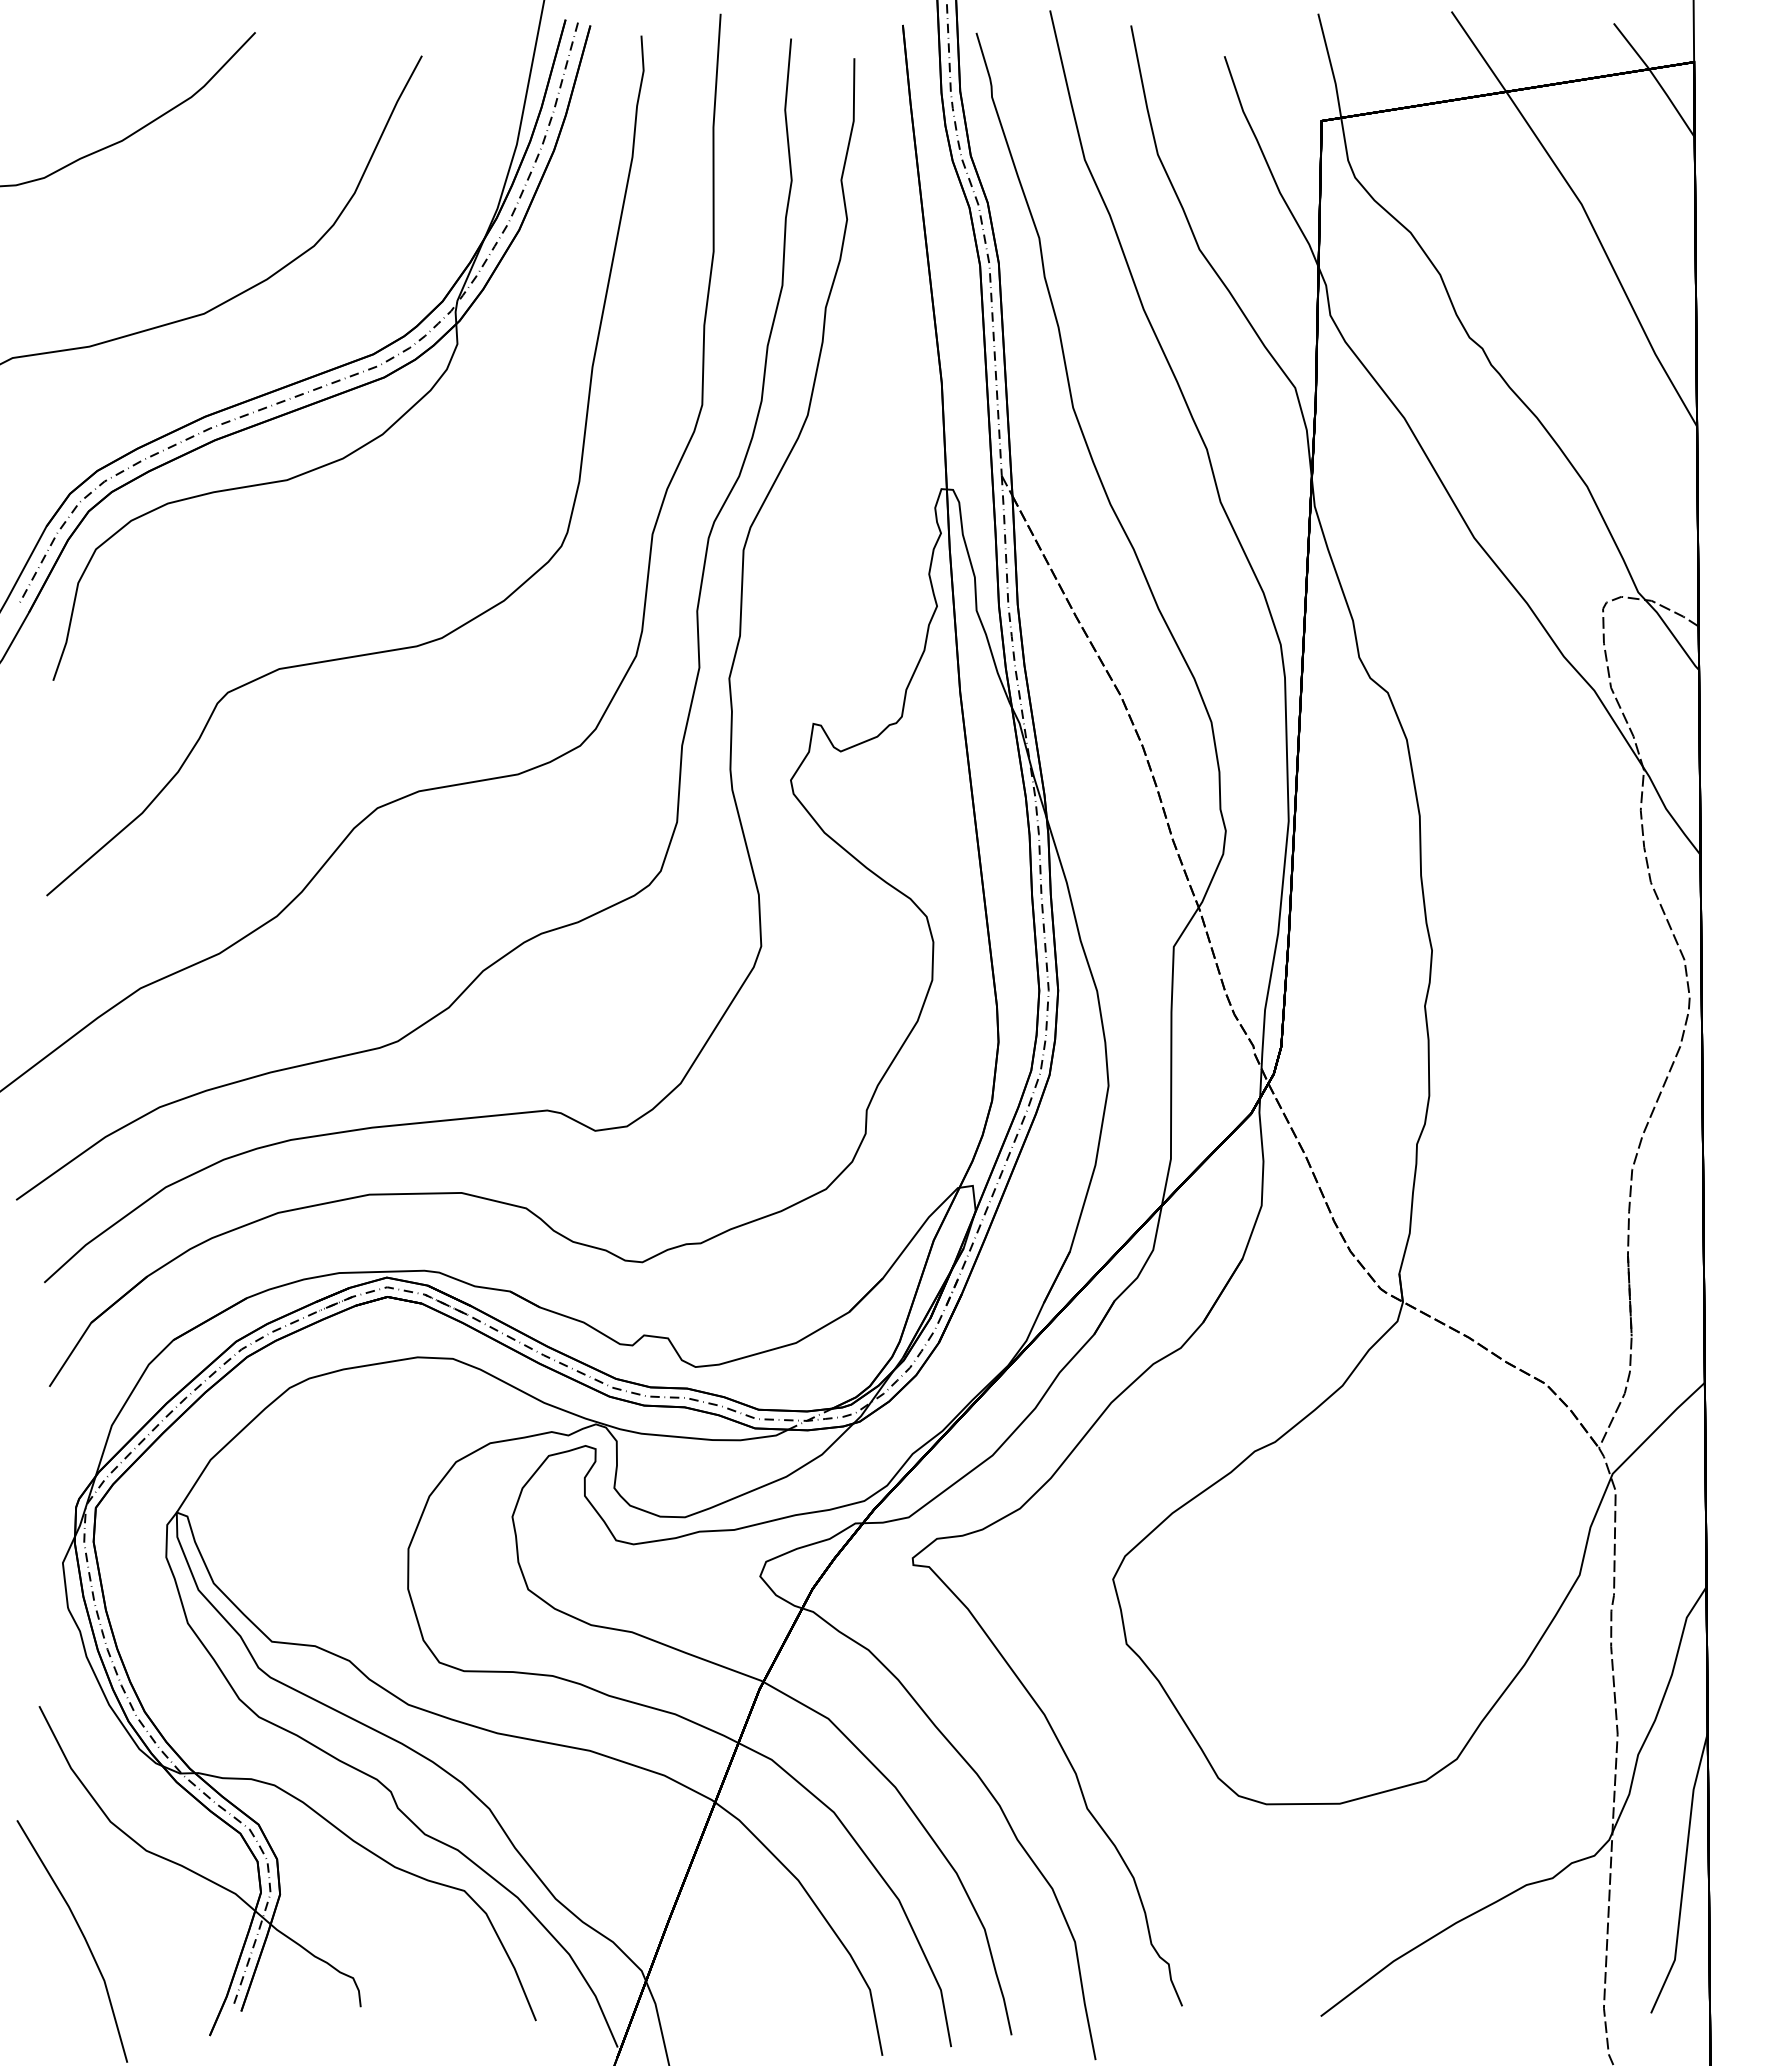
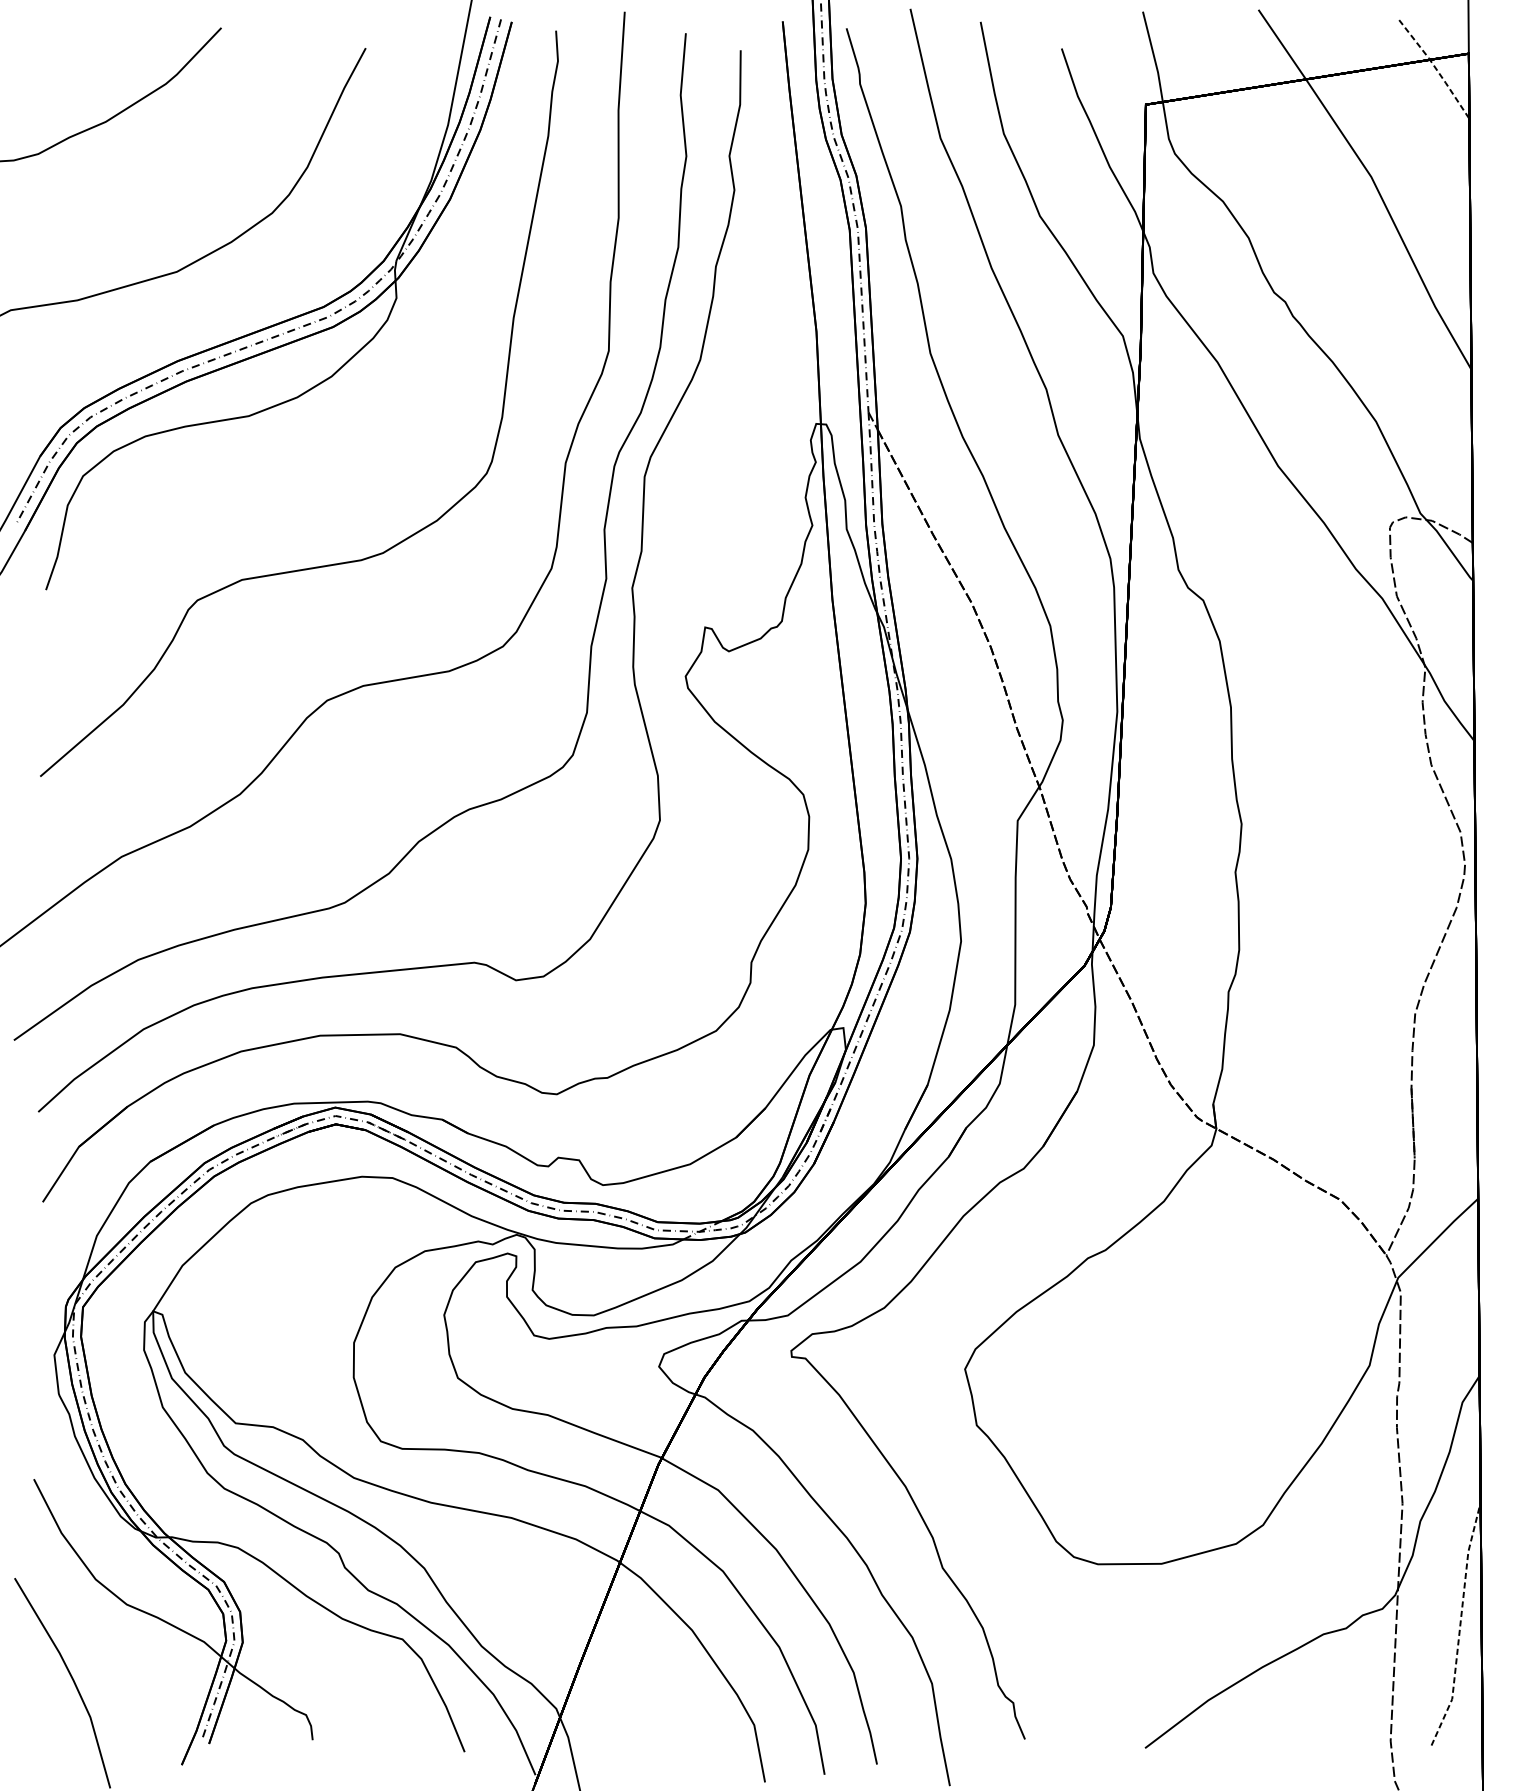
line: (1655, 78) -> (1435, 67), solid -> dashed
line: (1684, 1874) -> (1460, 1625), solid -> dashed

